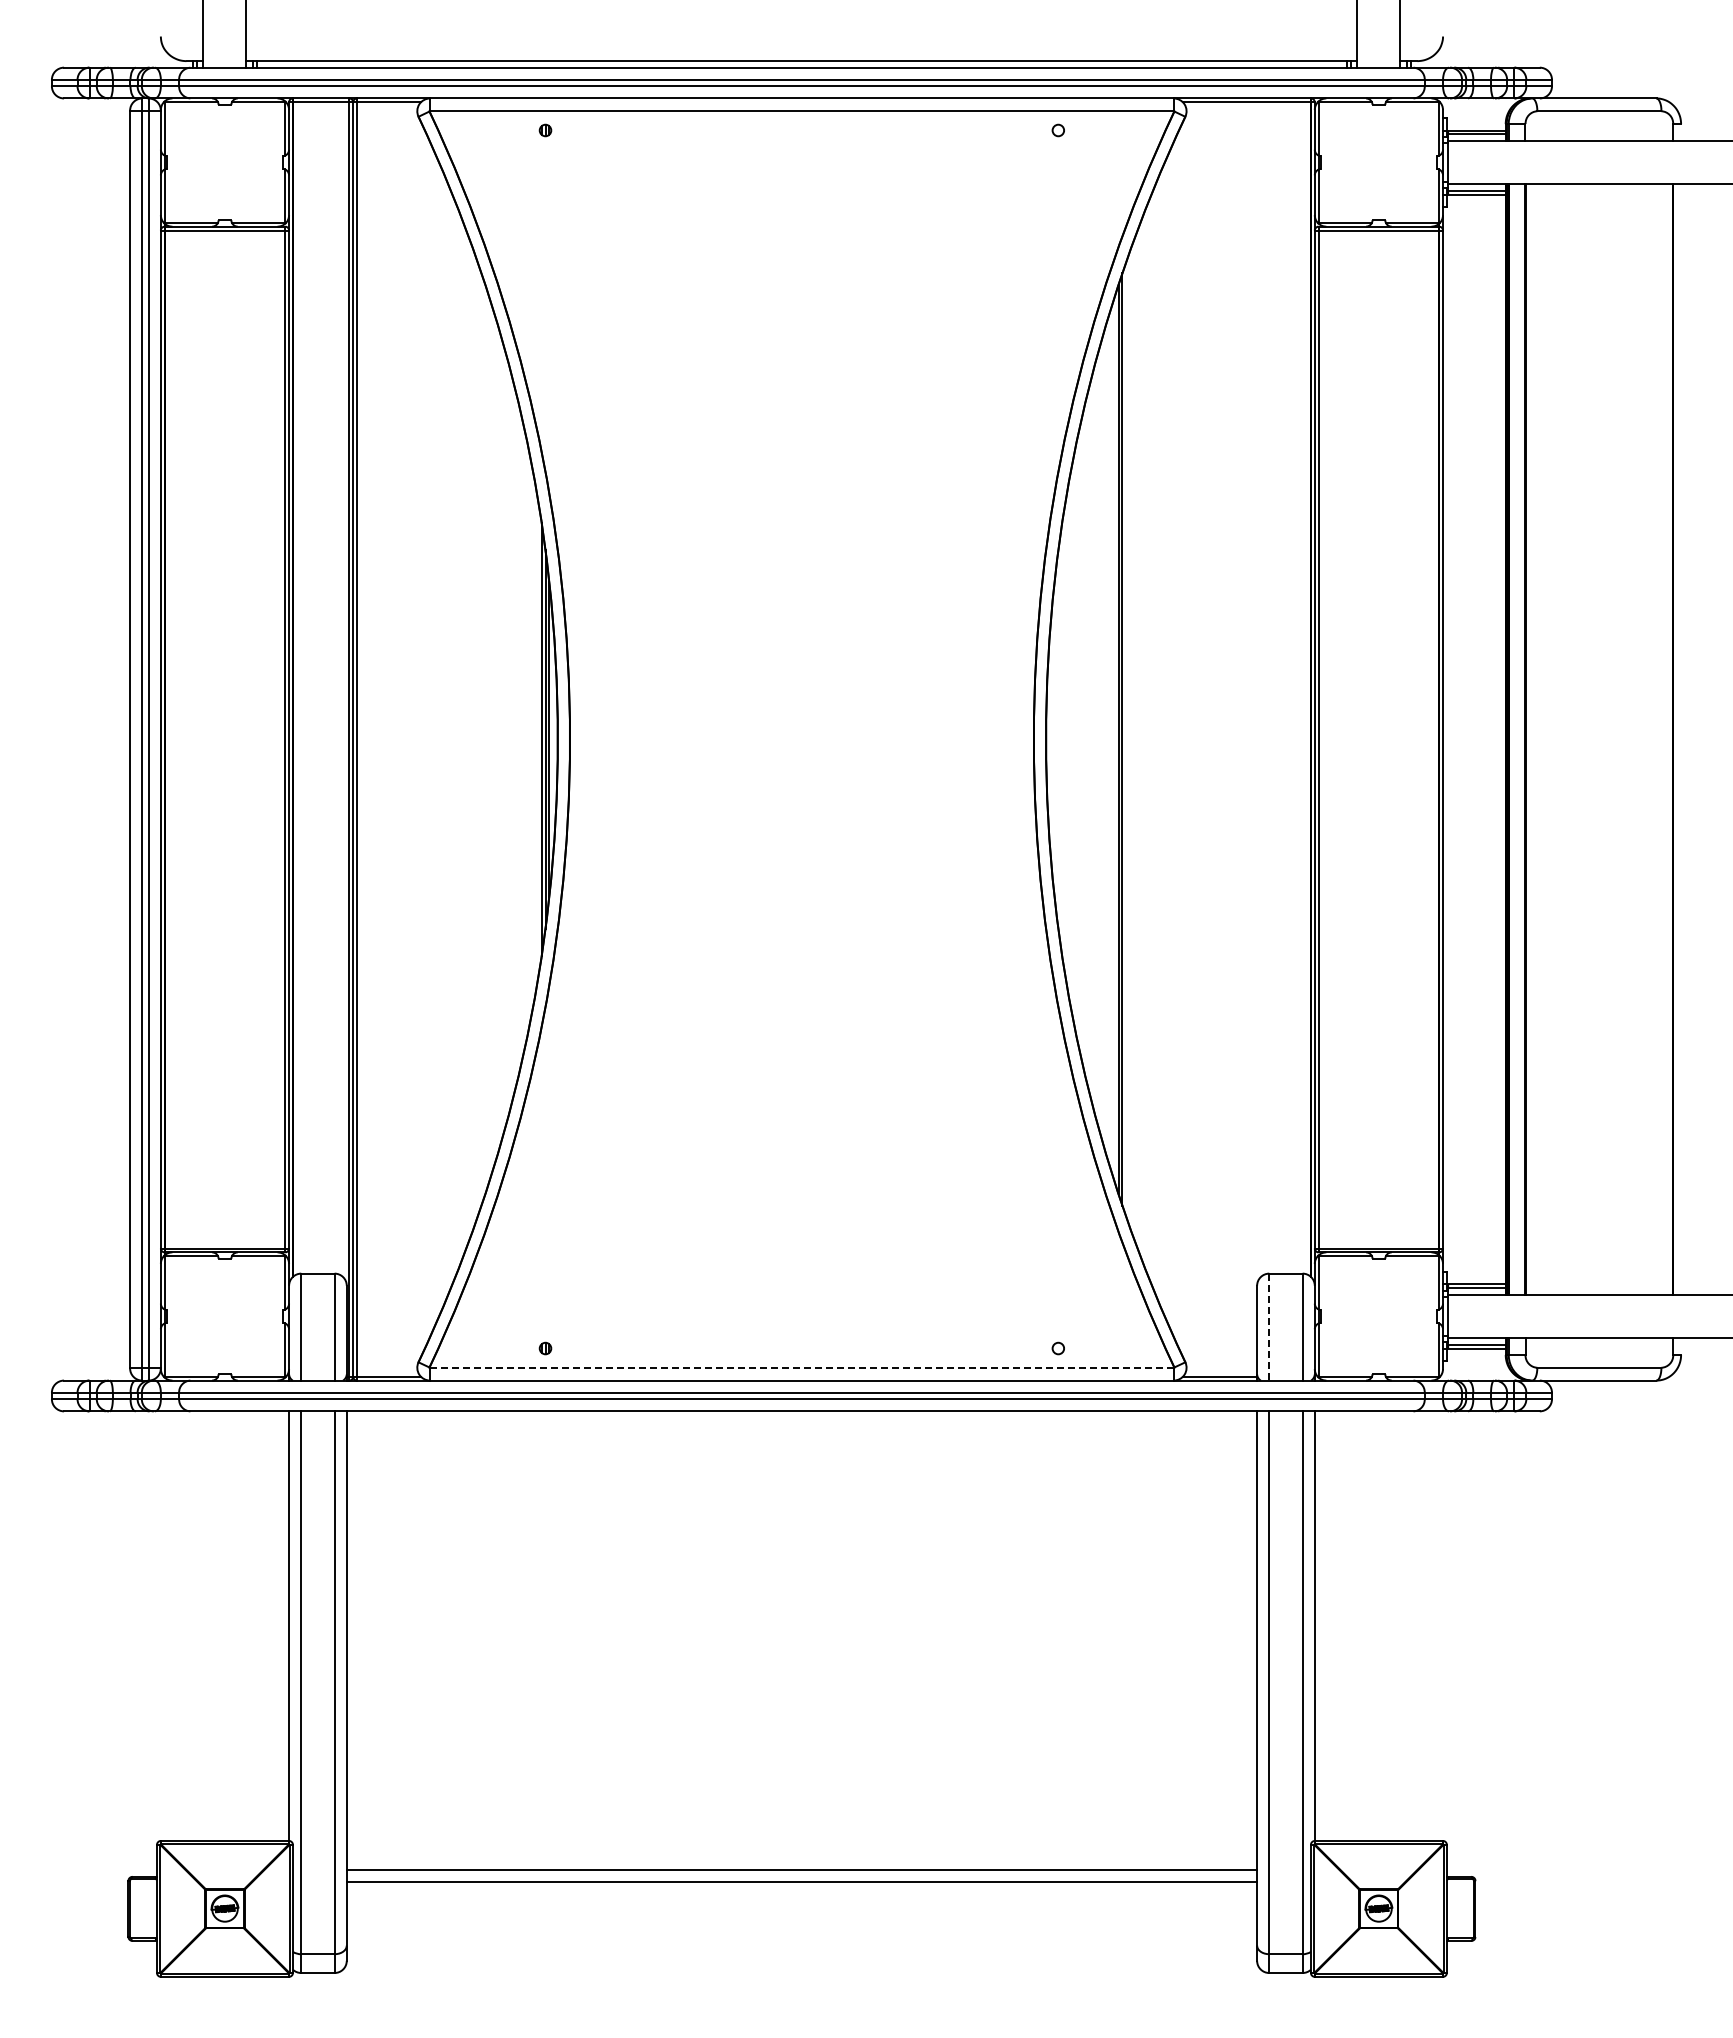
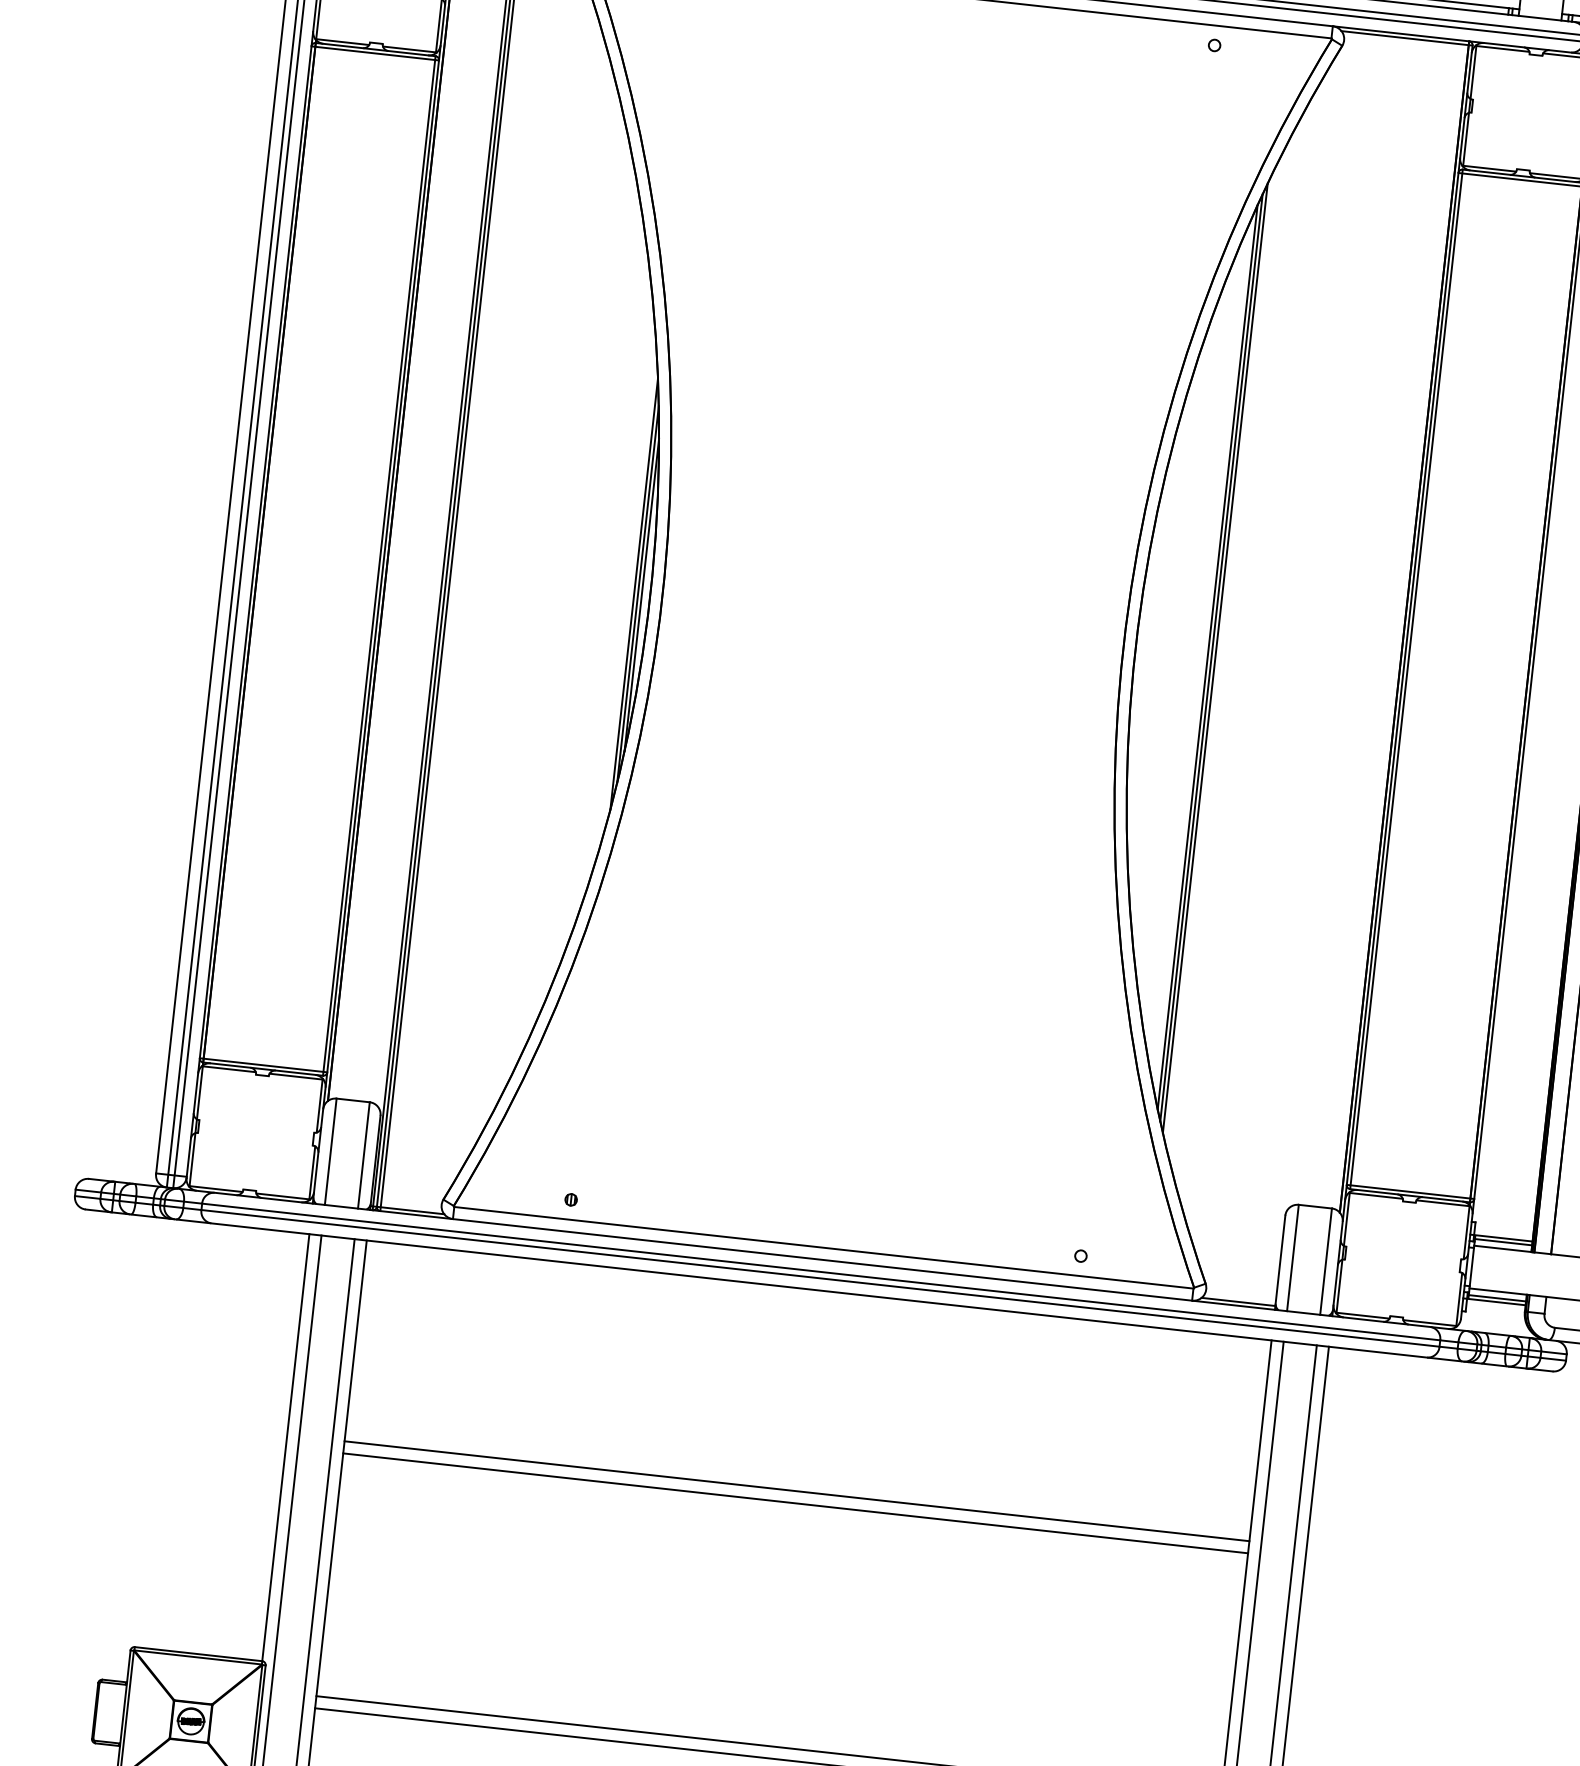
line: (1126, 739) -> (1215, 658), added
line: (1269, 1327) -> (1293, 1258), dashed -> solid
line: (801, 1368) -> (823, 1247), dashed -> solid
line: (801, 1613) -> (796, 1491), added
line: (801, 1625) -> (795, 1503), added

